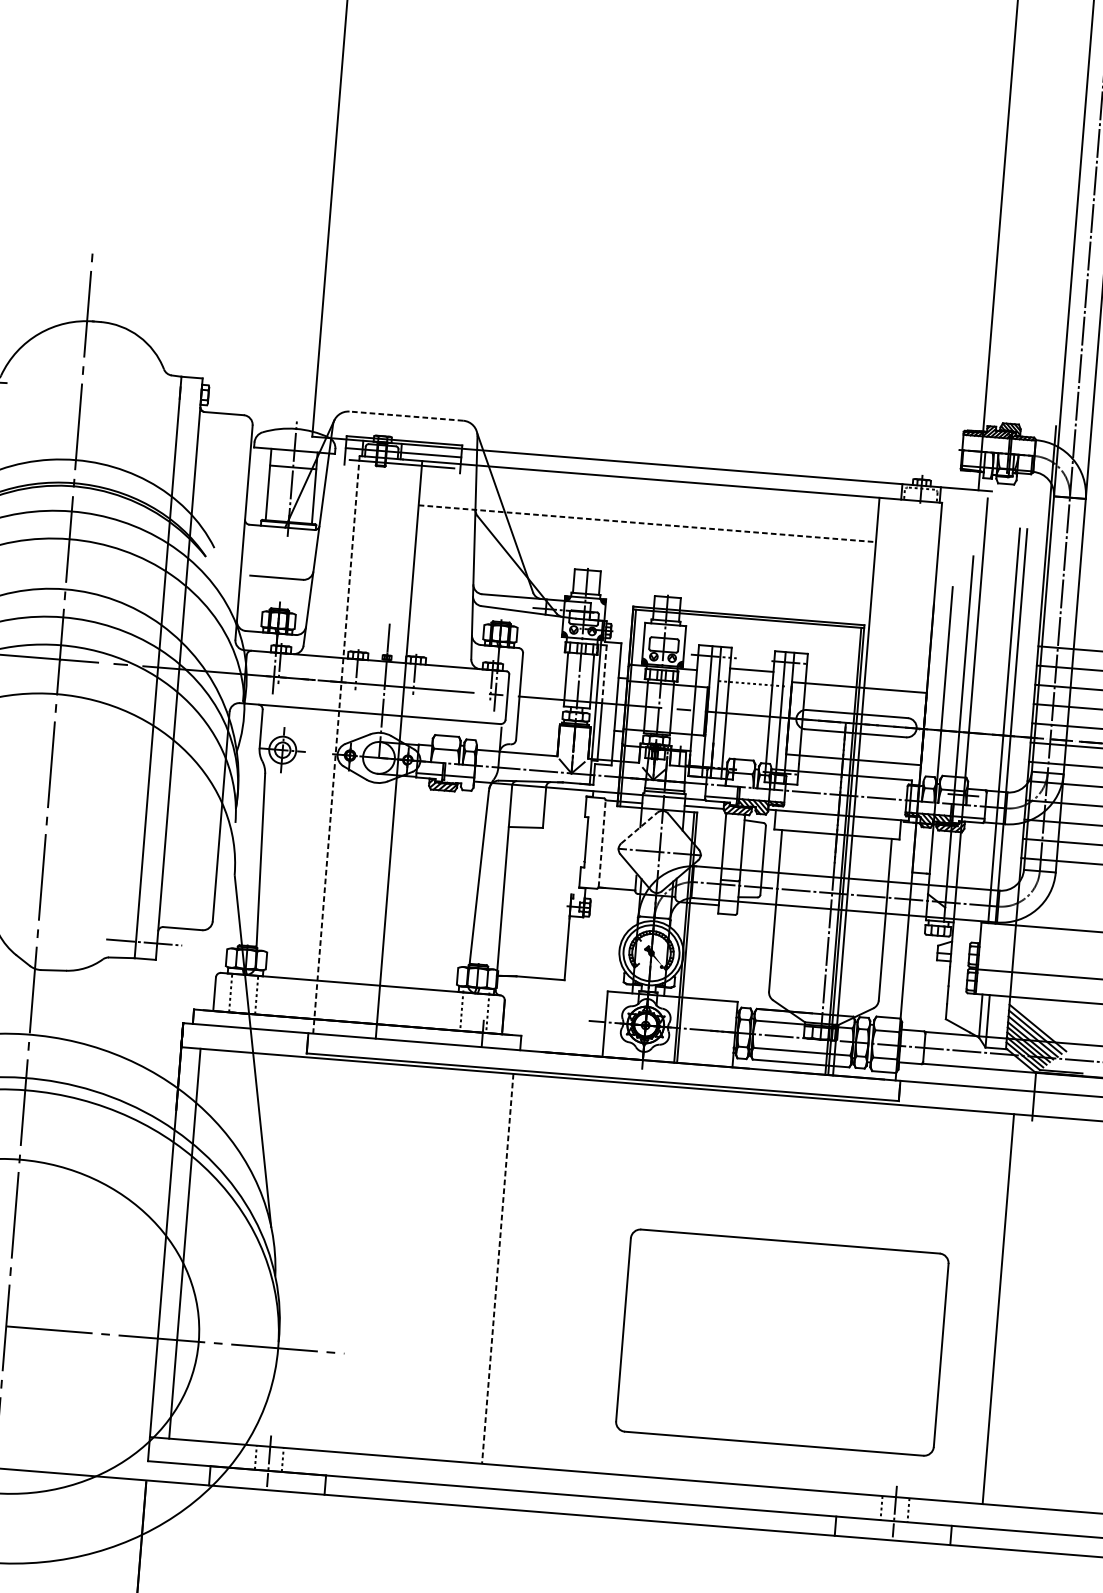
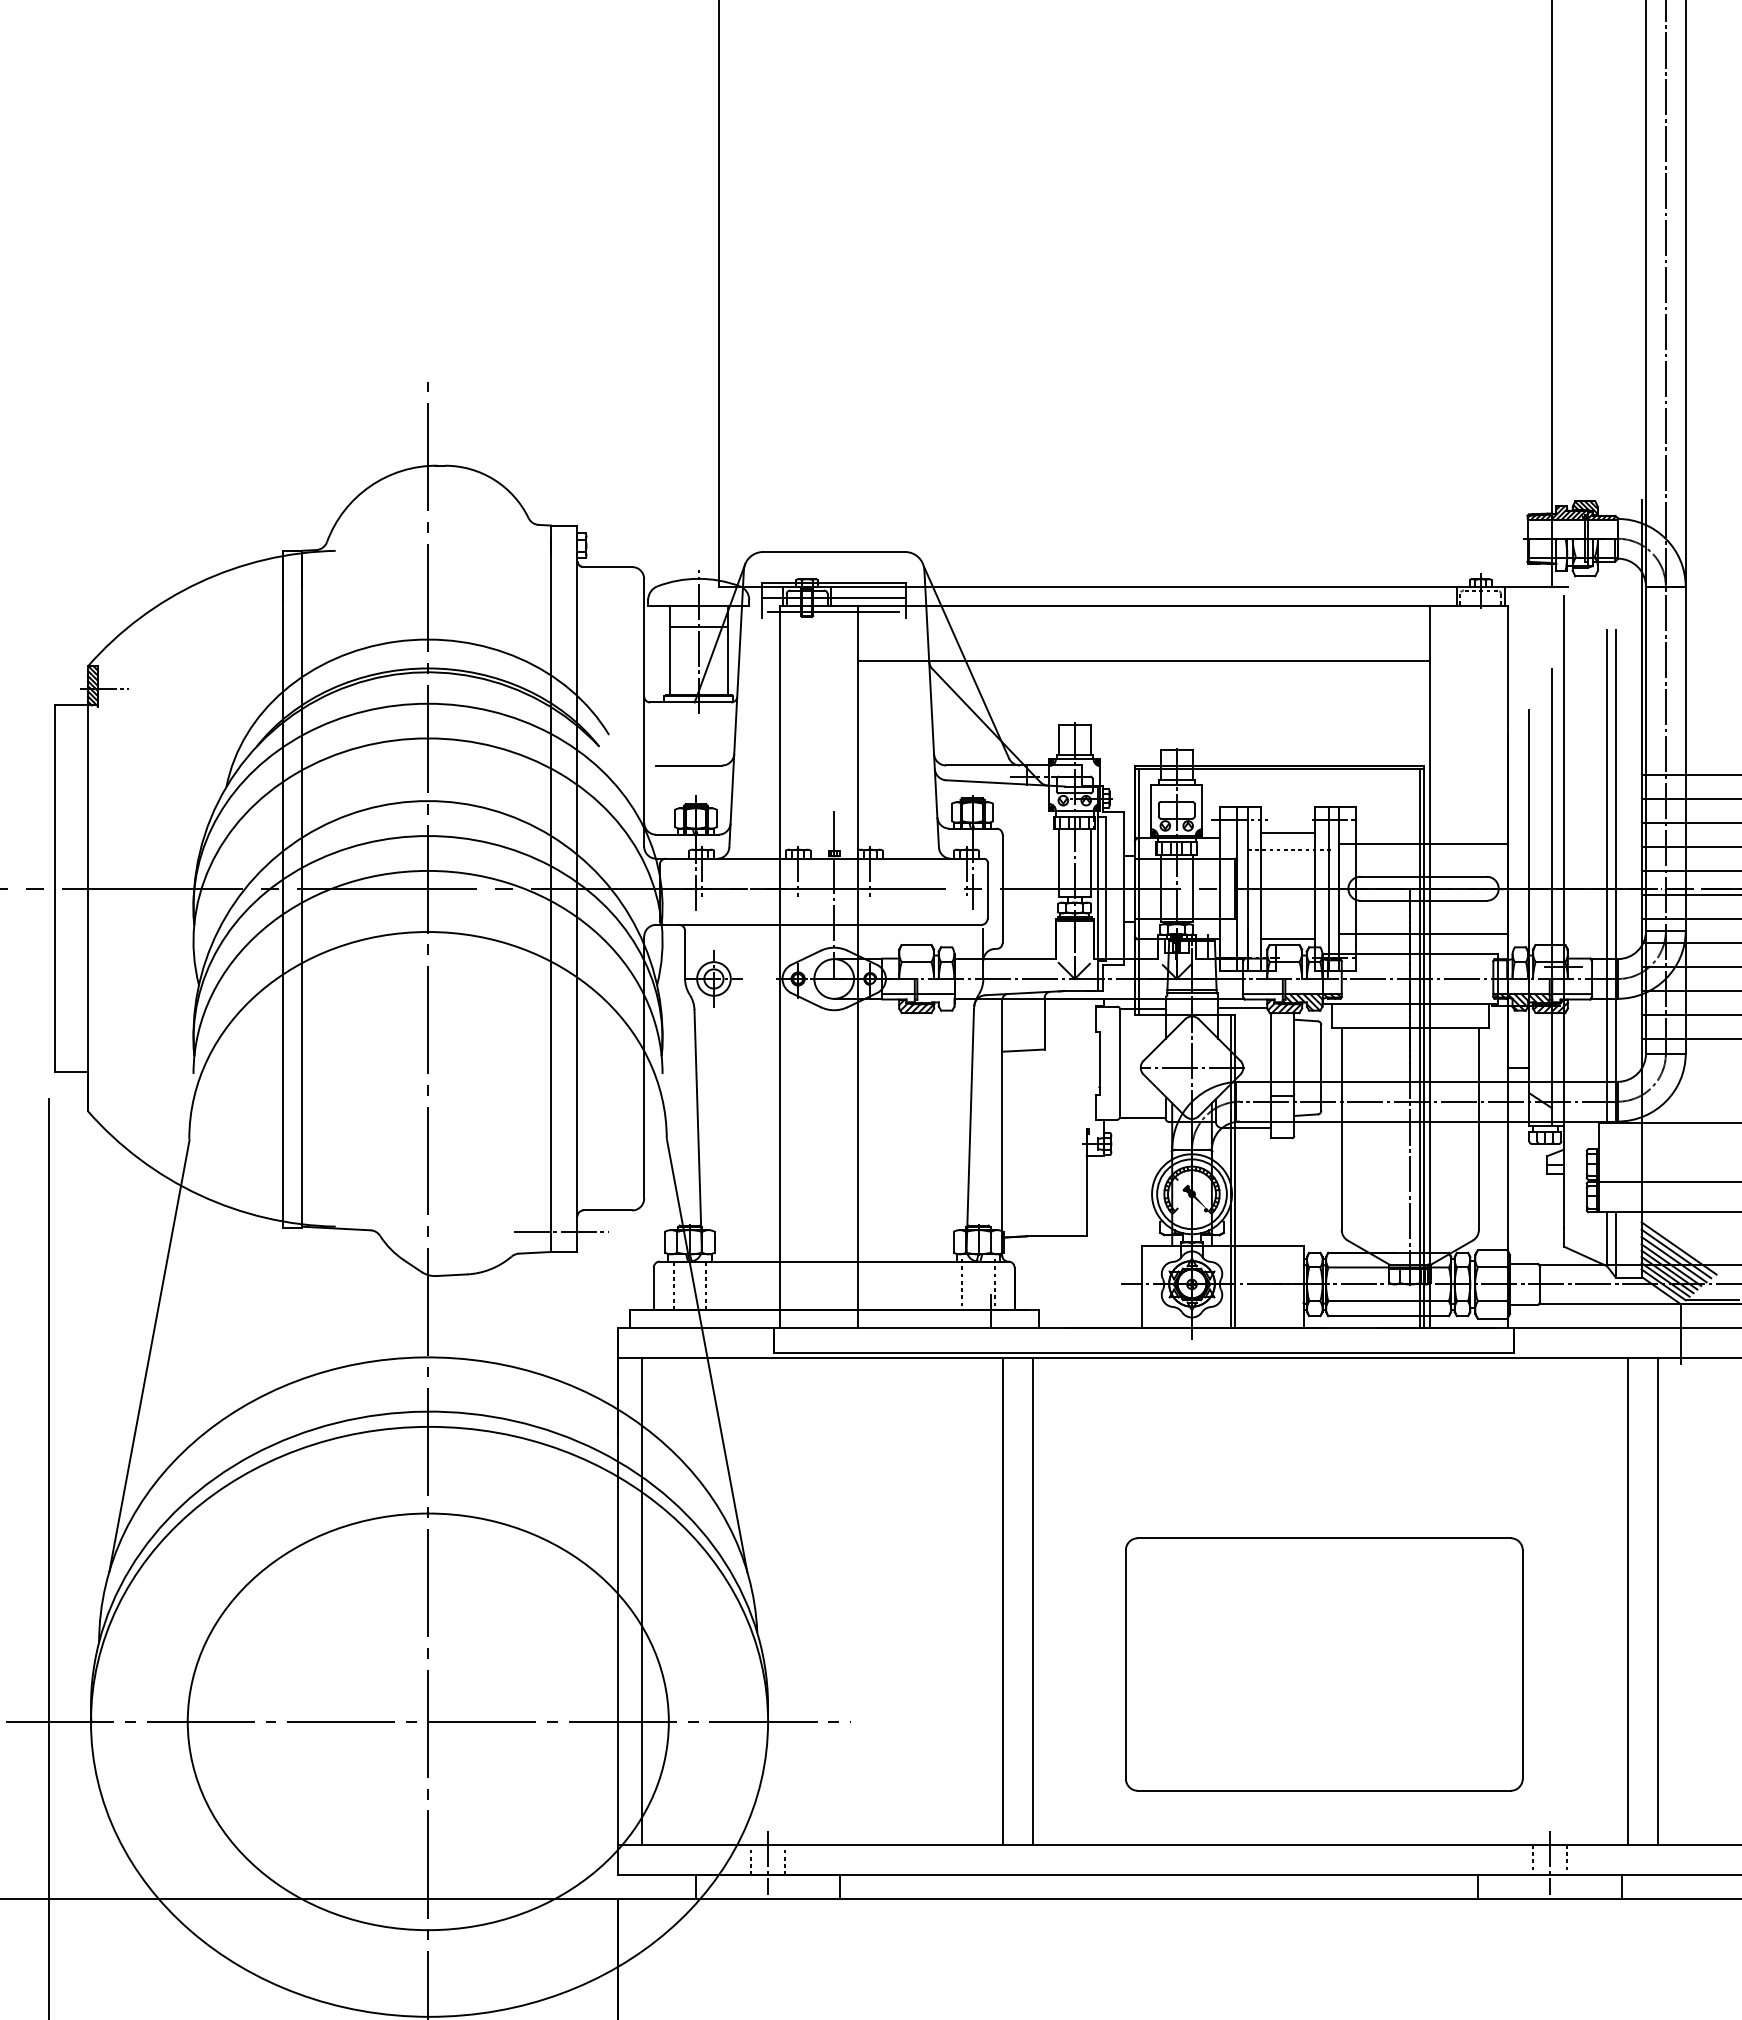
line: (405, 416) -> (833, 552), dashed -> solid
line: (646, 523) -> (1143, 661), dashed -> solid
line: (604, 674) -> (1105, 853), dashed -> solid
line: (336, 744) -> (780, 966), dashed -> solid
line: (745, 755) -> (1288, 939), added
line: (639, 827) -> (1164, 1039), dashed -> solid
line: (601, 843) -> (1119, 1062), dashed -> solid
line: (473, 1266) -> (1002, 1600), added
line: (497, 1268) -> (1032, 1601), dashed -> solid
line: (974, 1306) -> (1628, 1600), added
part: (782, 1342) -> (1324, 1664), moved

